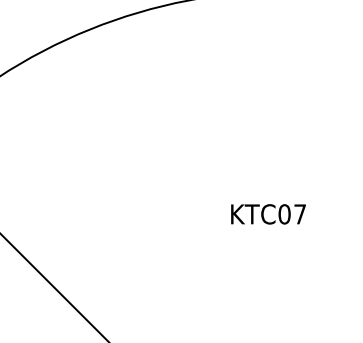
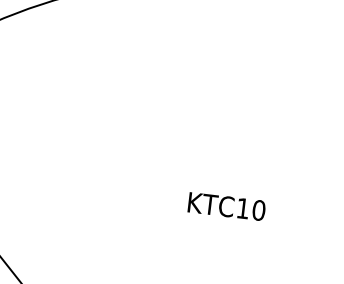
text: (292, 214) -> (251, 209), KTC07 -> KTC10

